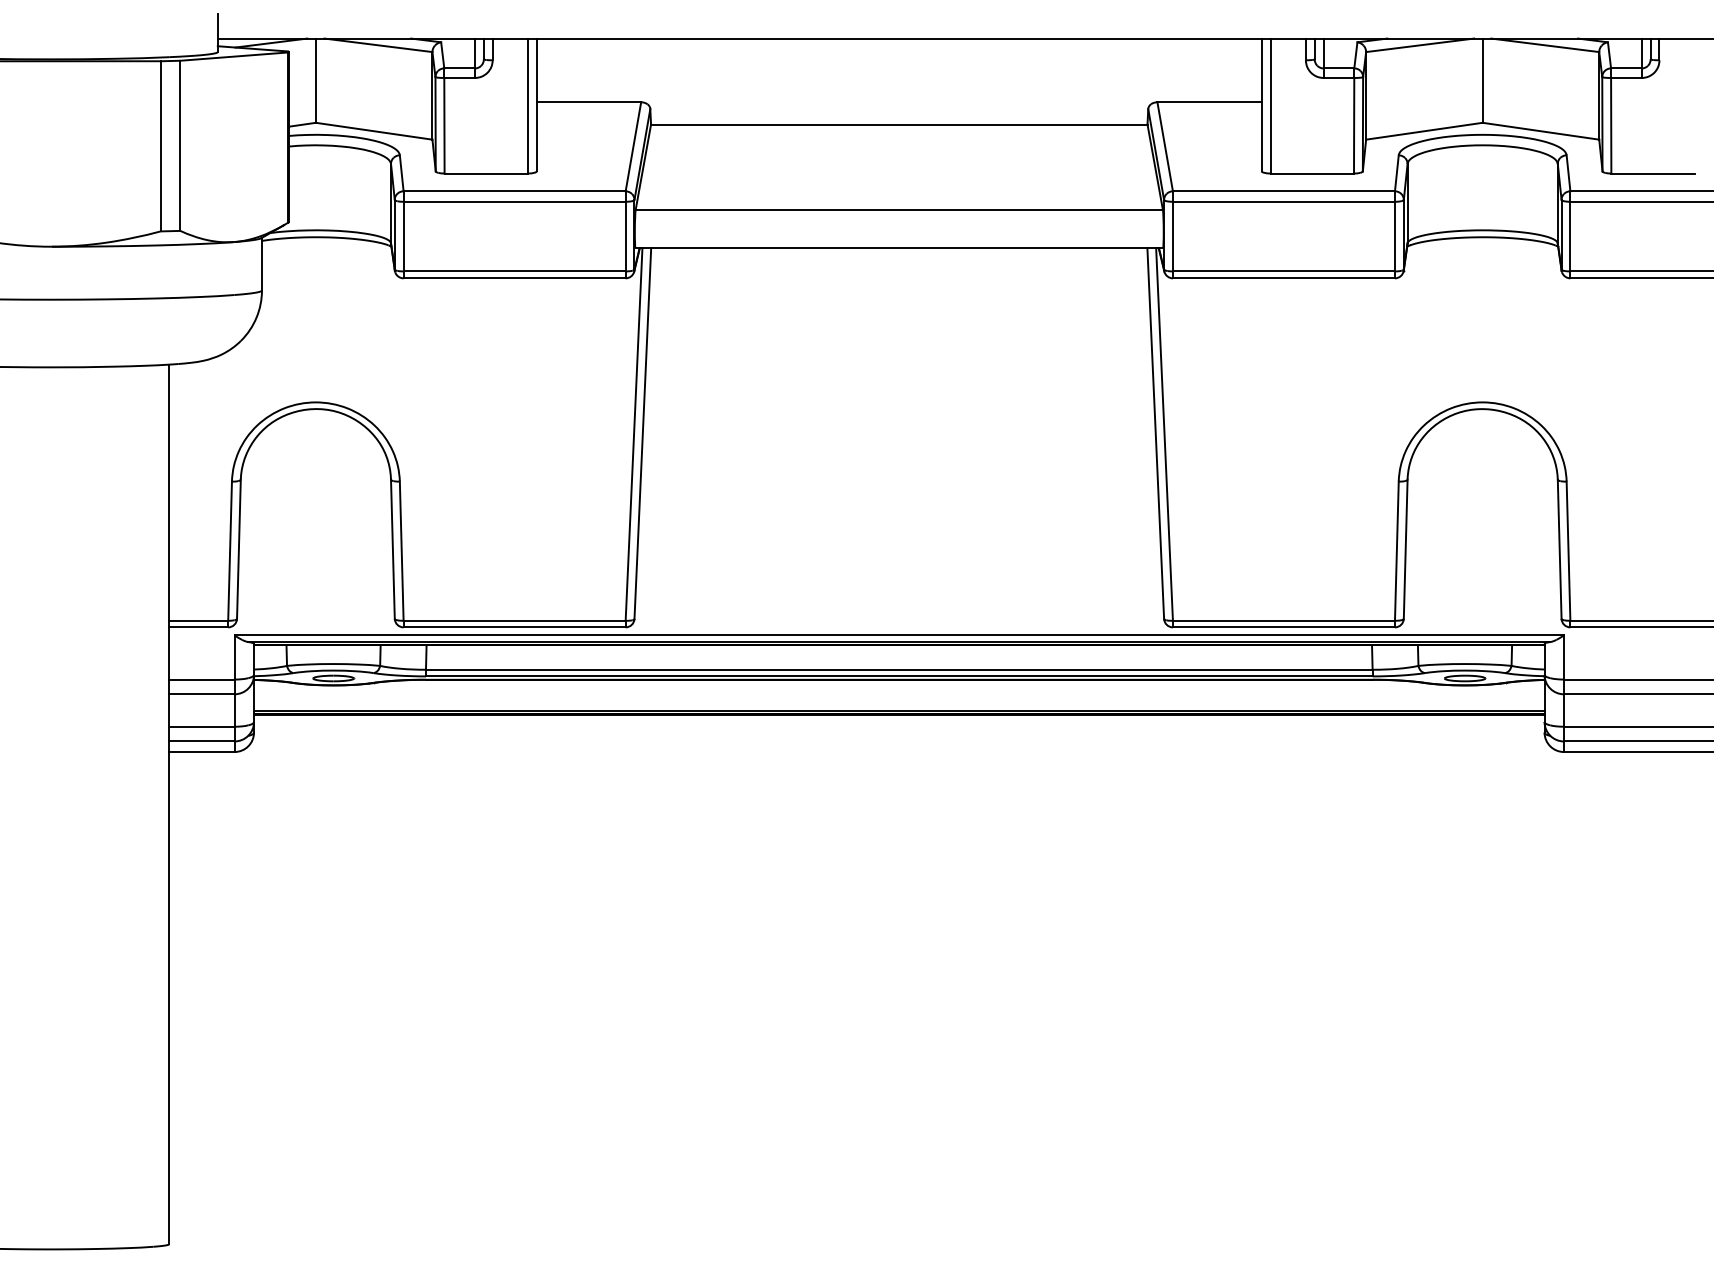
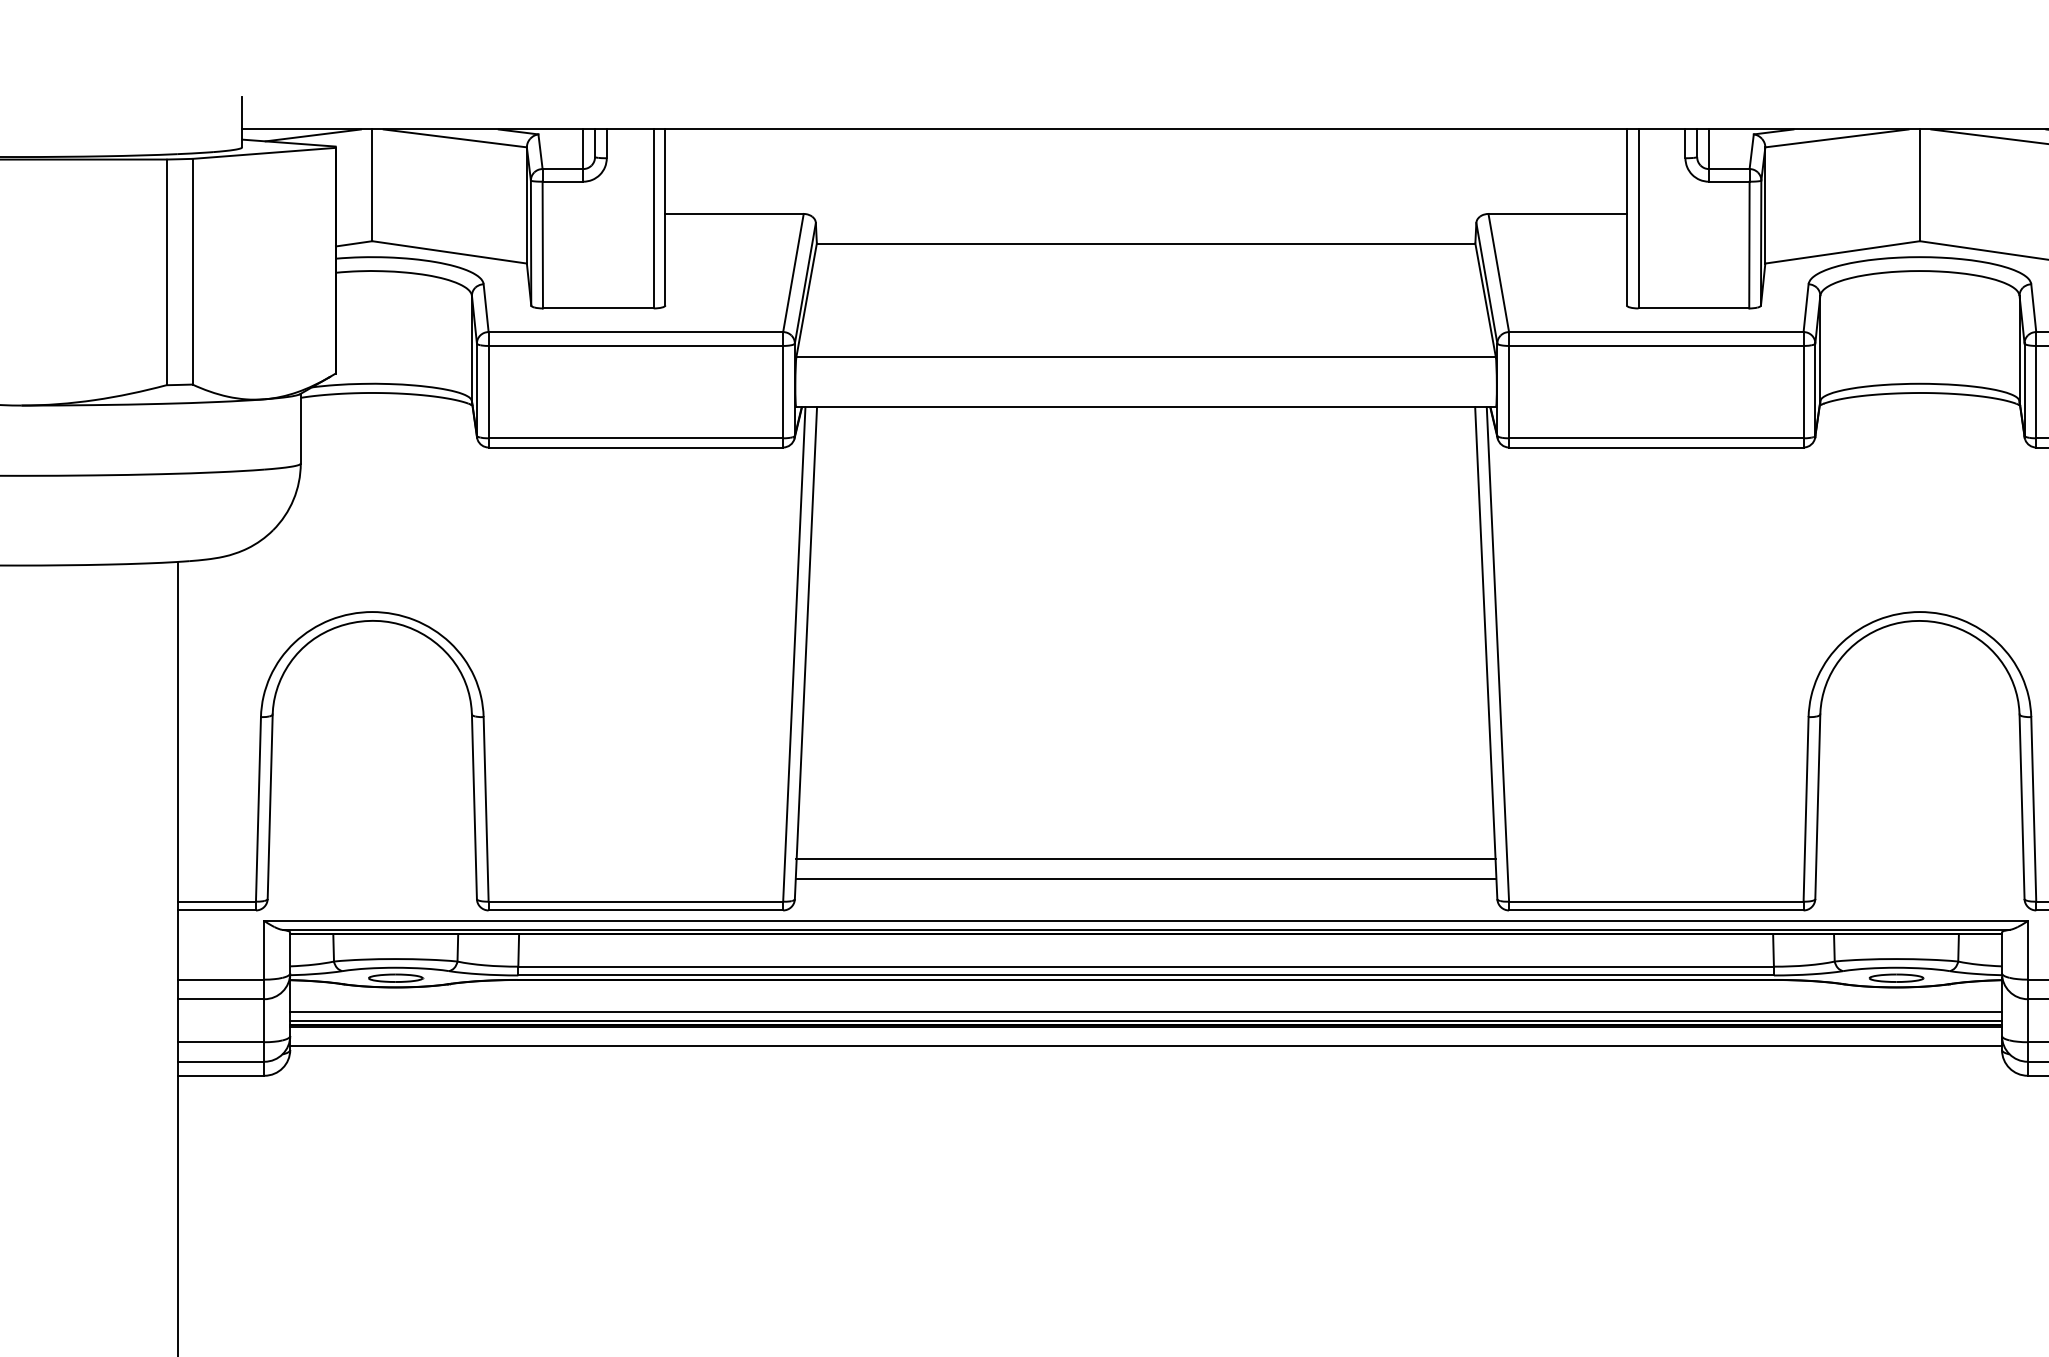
line: (898, 588) -> (1145, 858), added
line: (899, 603) -> (1146, 878), added
line: (899, 704) -> (1146, 1012), added
line: (899, 729) -> (1146, 1045), added

